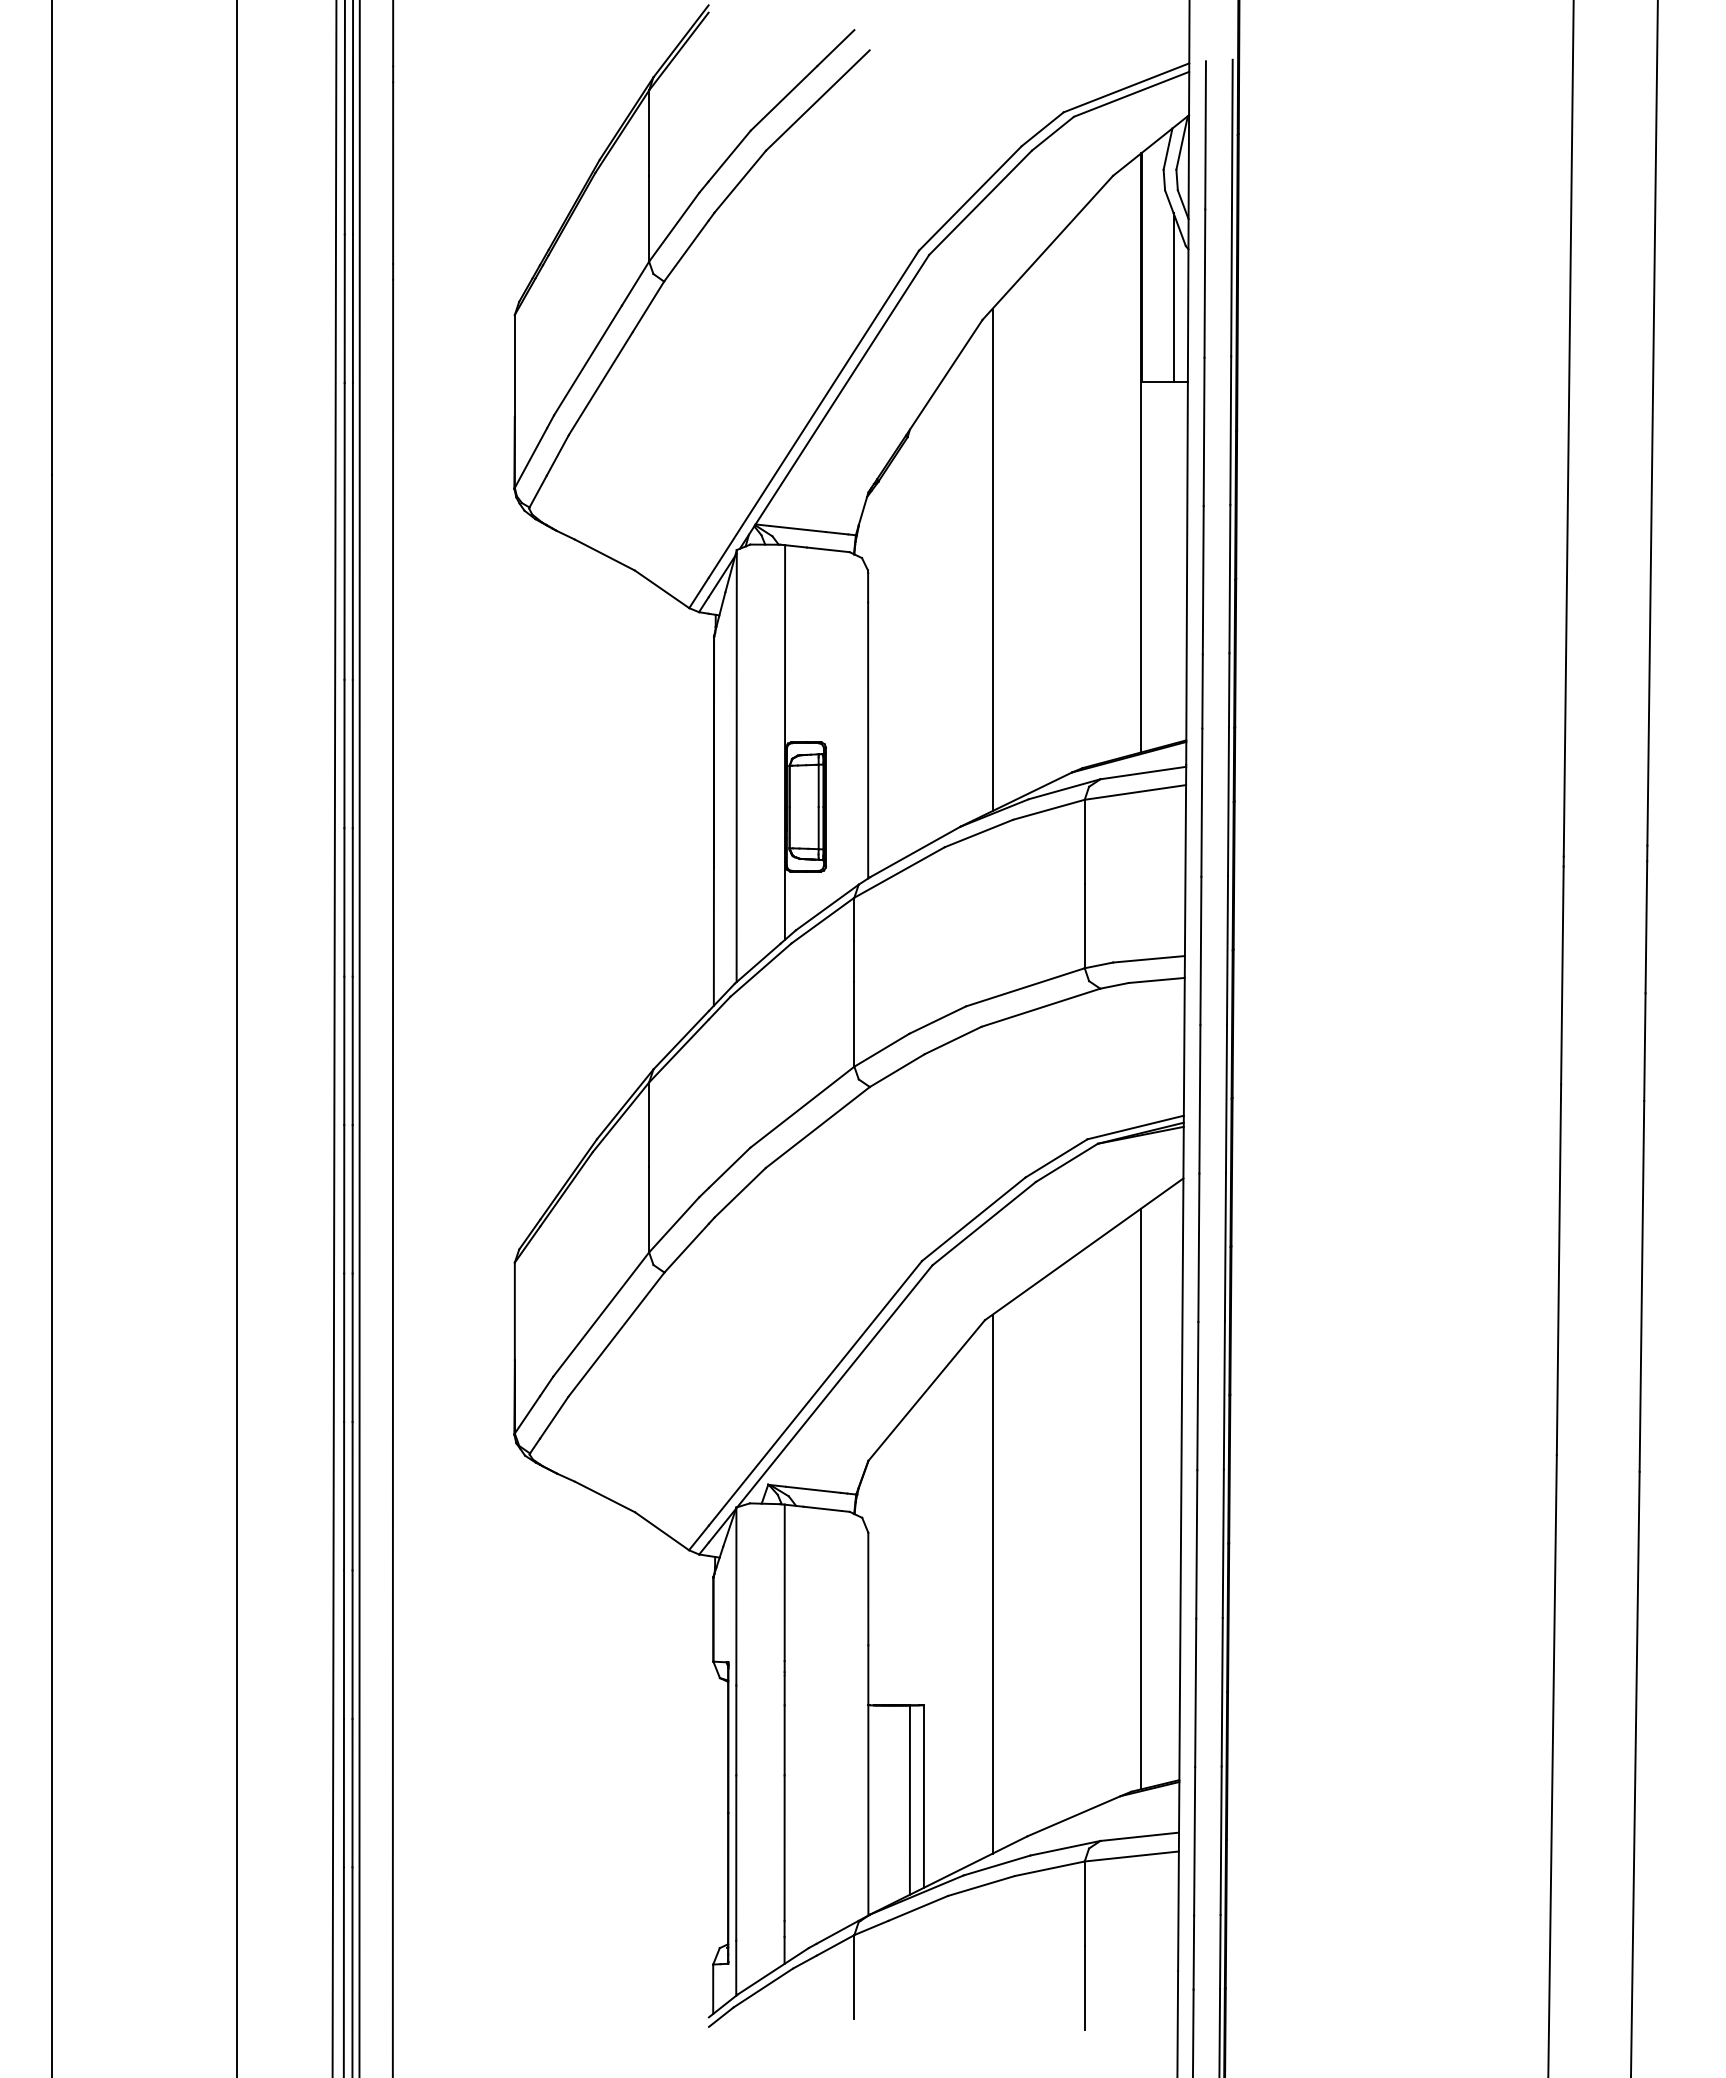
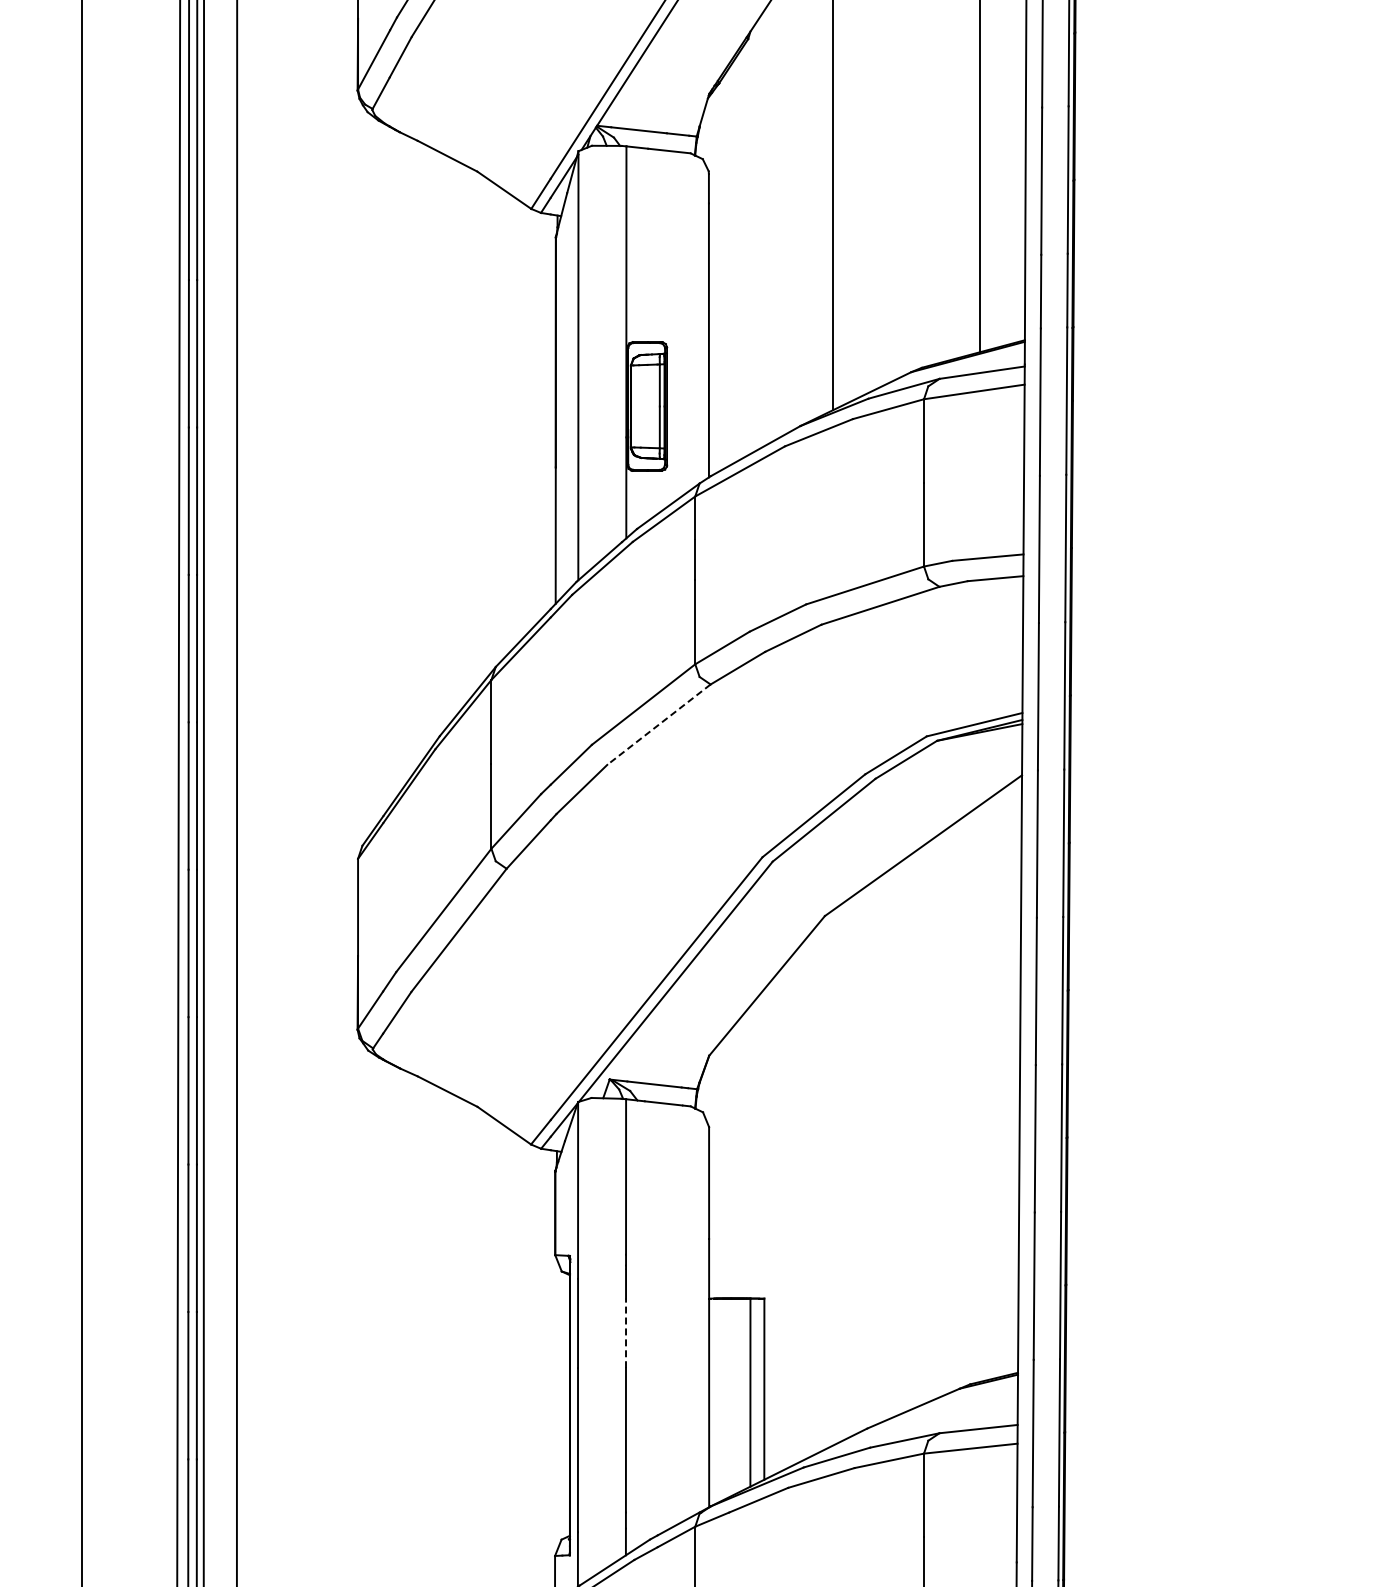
line: (817, 1127) -> (658, 724), solid -> dashed
line: (1141, 1498) -> (980, 1093), removed
line: (992, 1583) -> (832, 1177), removed
line: (784, 1739) -> (625, 1332), solid -> dashed

